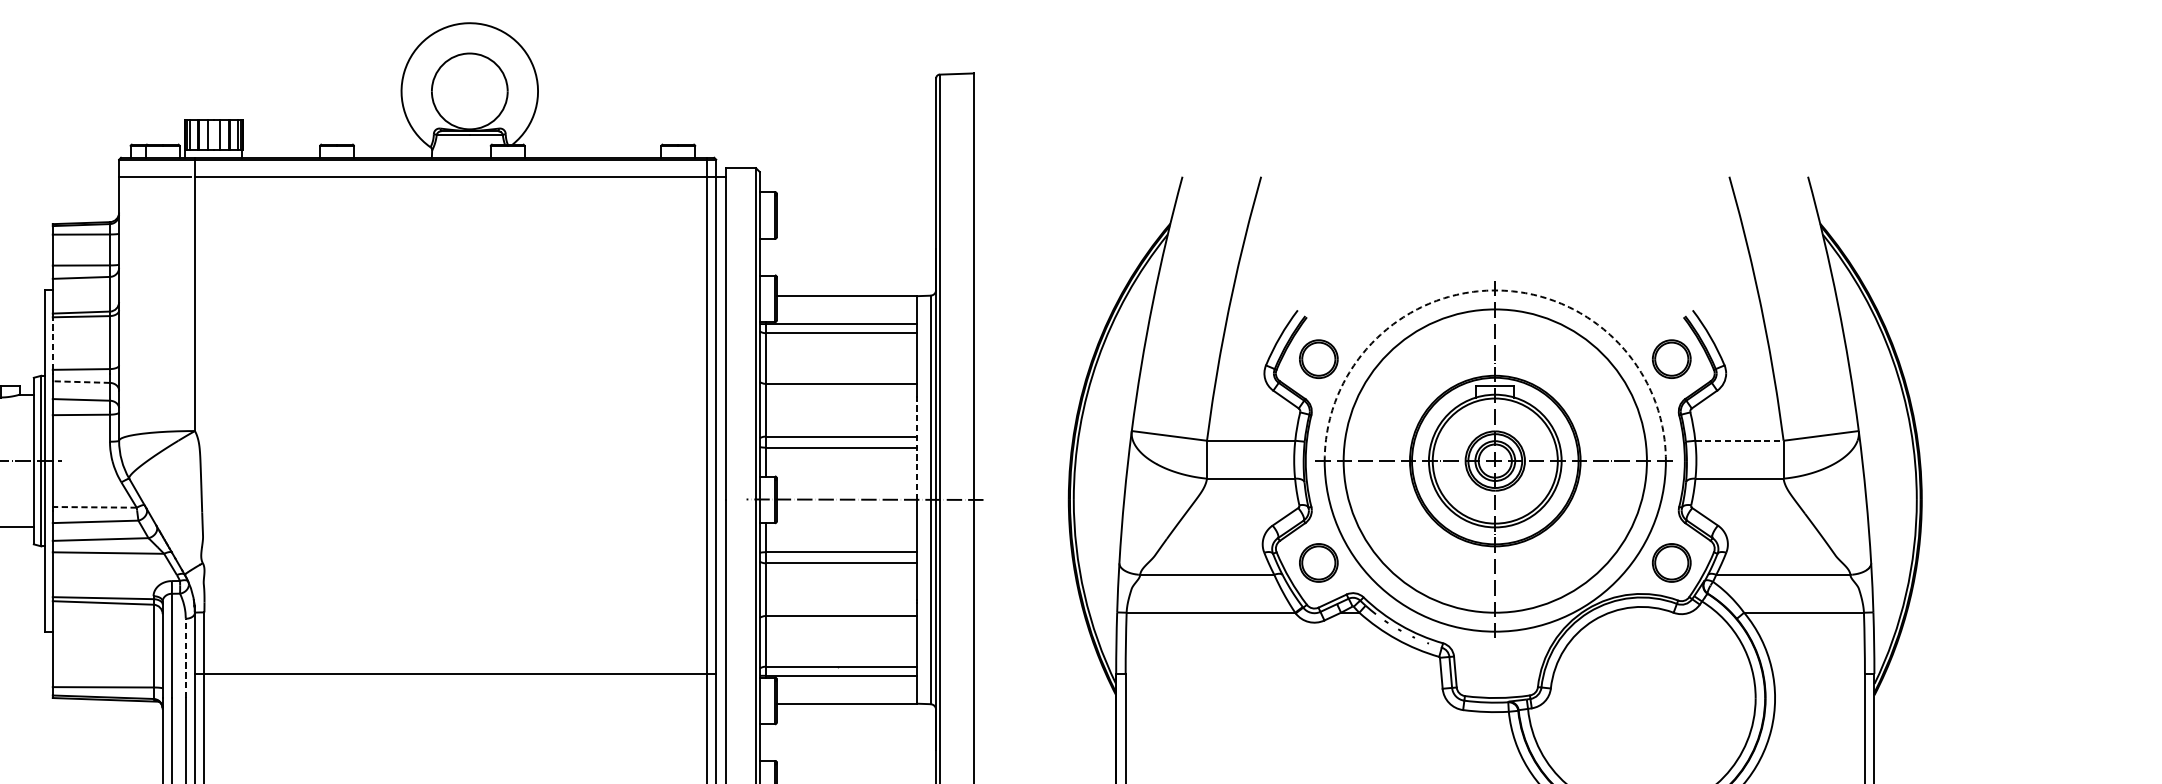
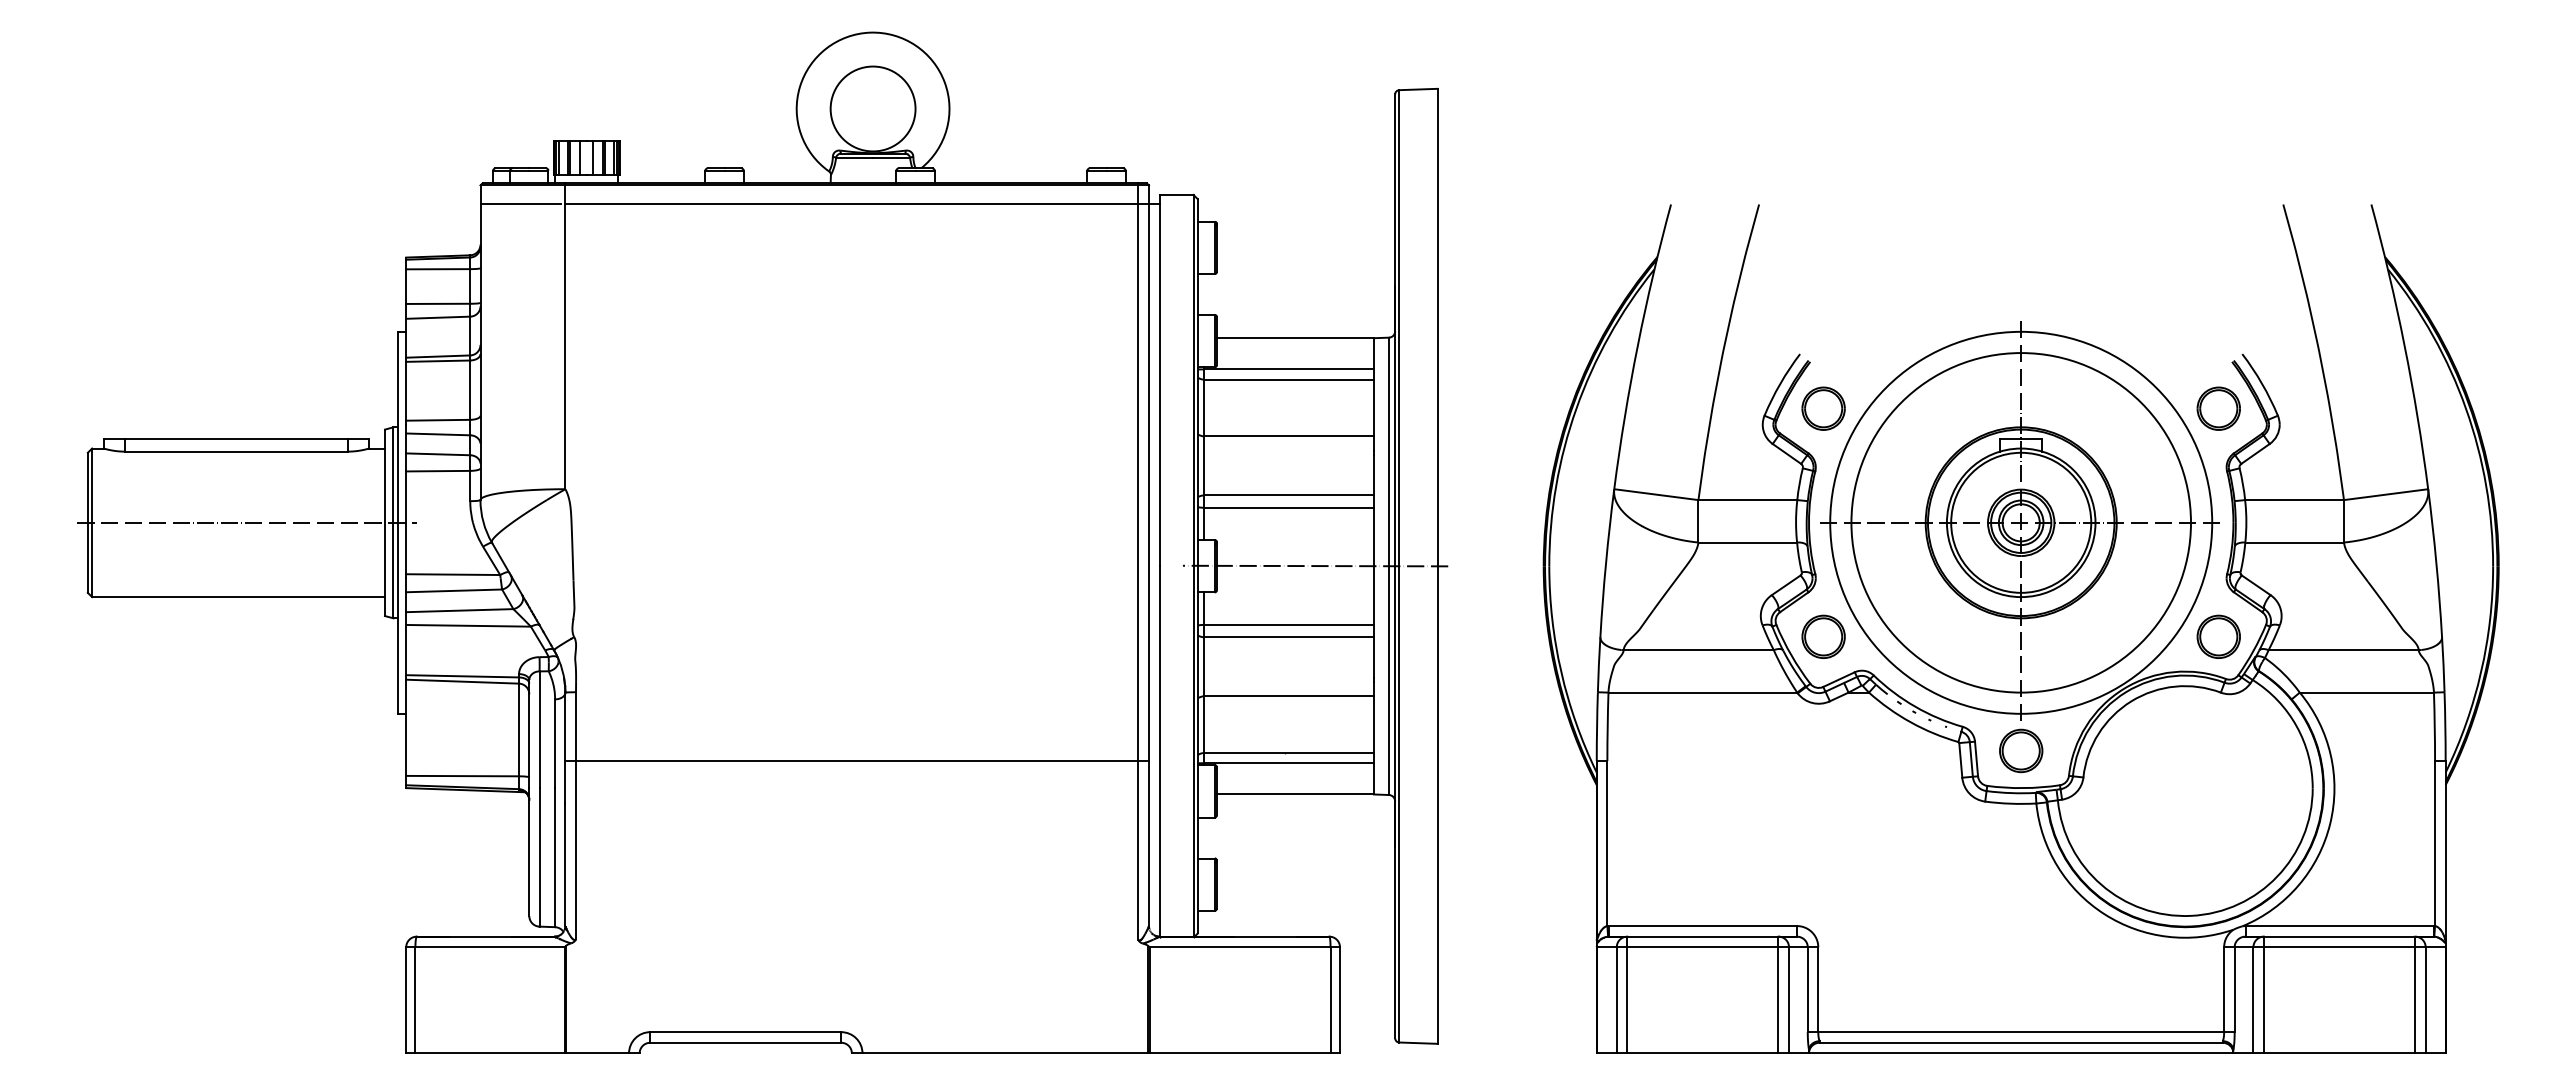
arc: (1495, 290) -> (2021, 331), dashed -> solid
line: (53, 342) -> (406, 390), dashed -> solid
line: (80, 382) -> (437, 434), dashed -> solid
line: (1739, 441) -> (2294, 500), dashed -> solid
line: (916, 450) -> (1373, 510), dashed -> solid
line: (94, 507) -> (452, 574), dashed -> solid
line: (186, 658) -> (555, 743), dashed -> solid
part: (1495, 664) -> (2021, 750), added

